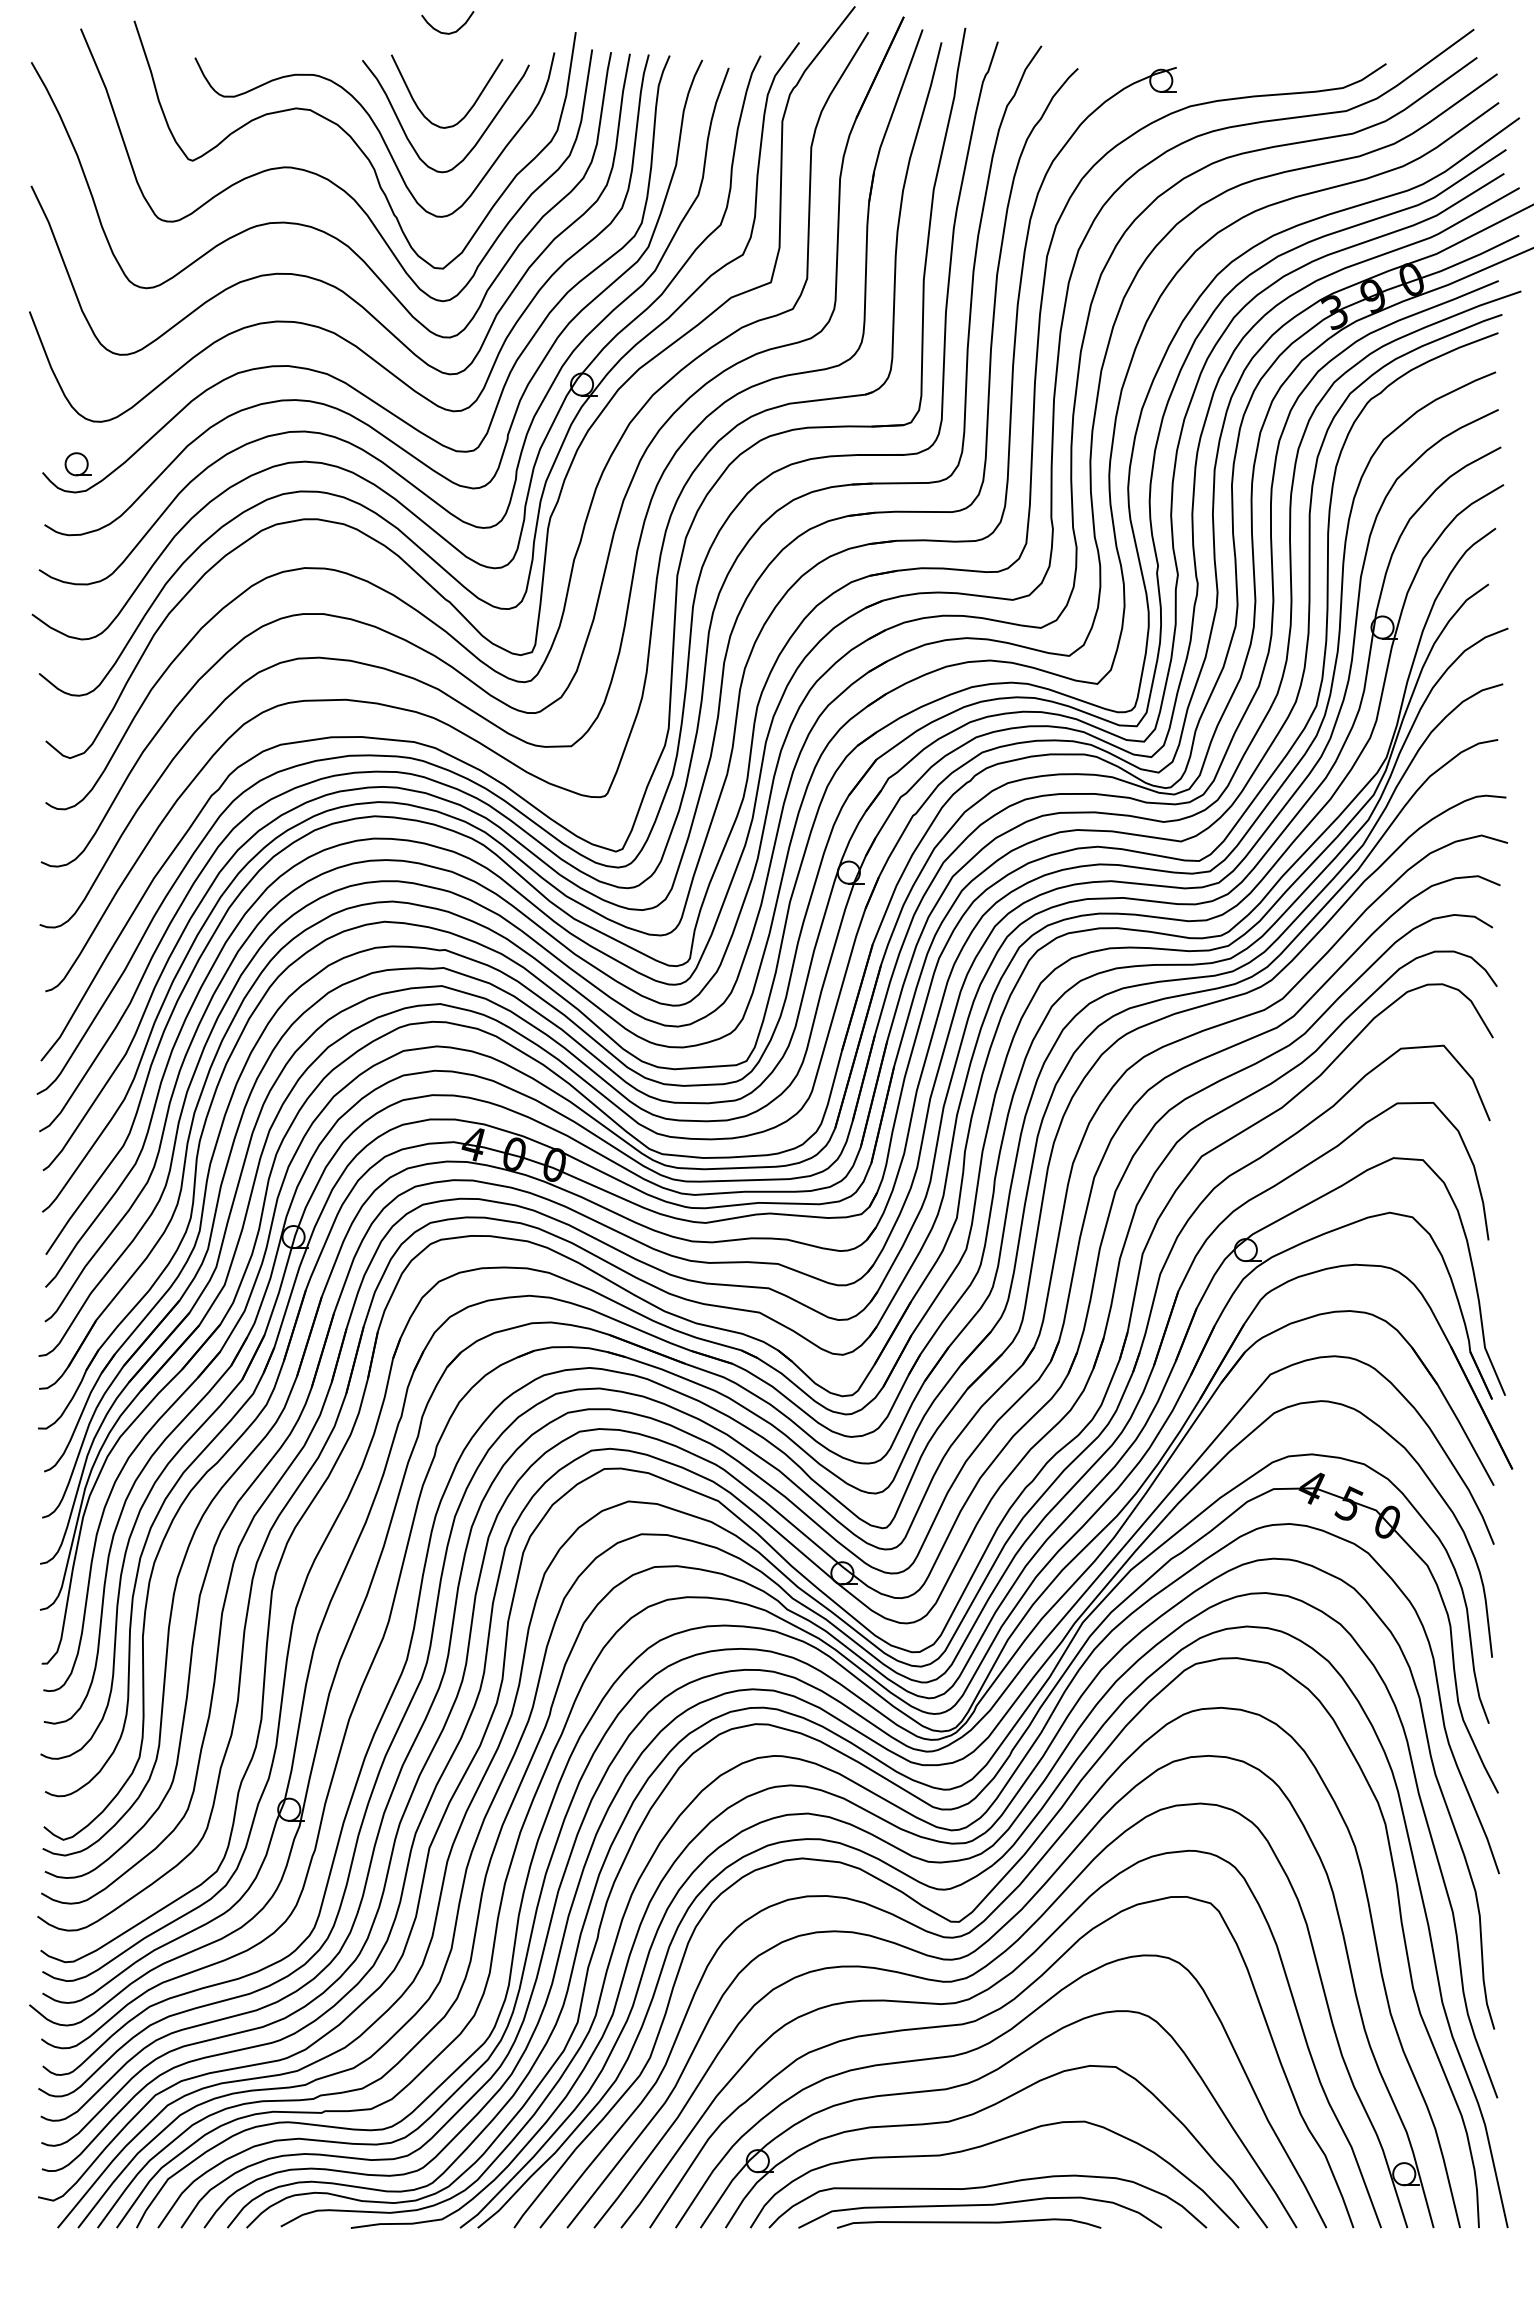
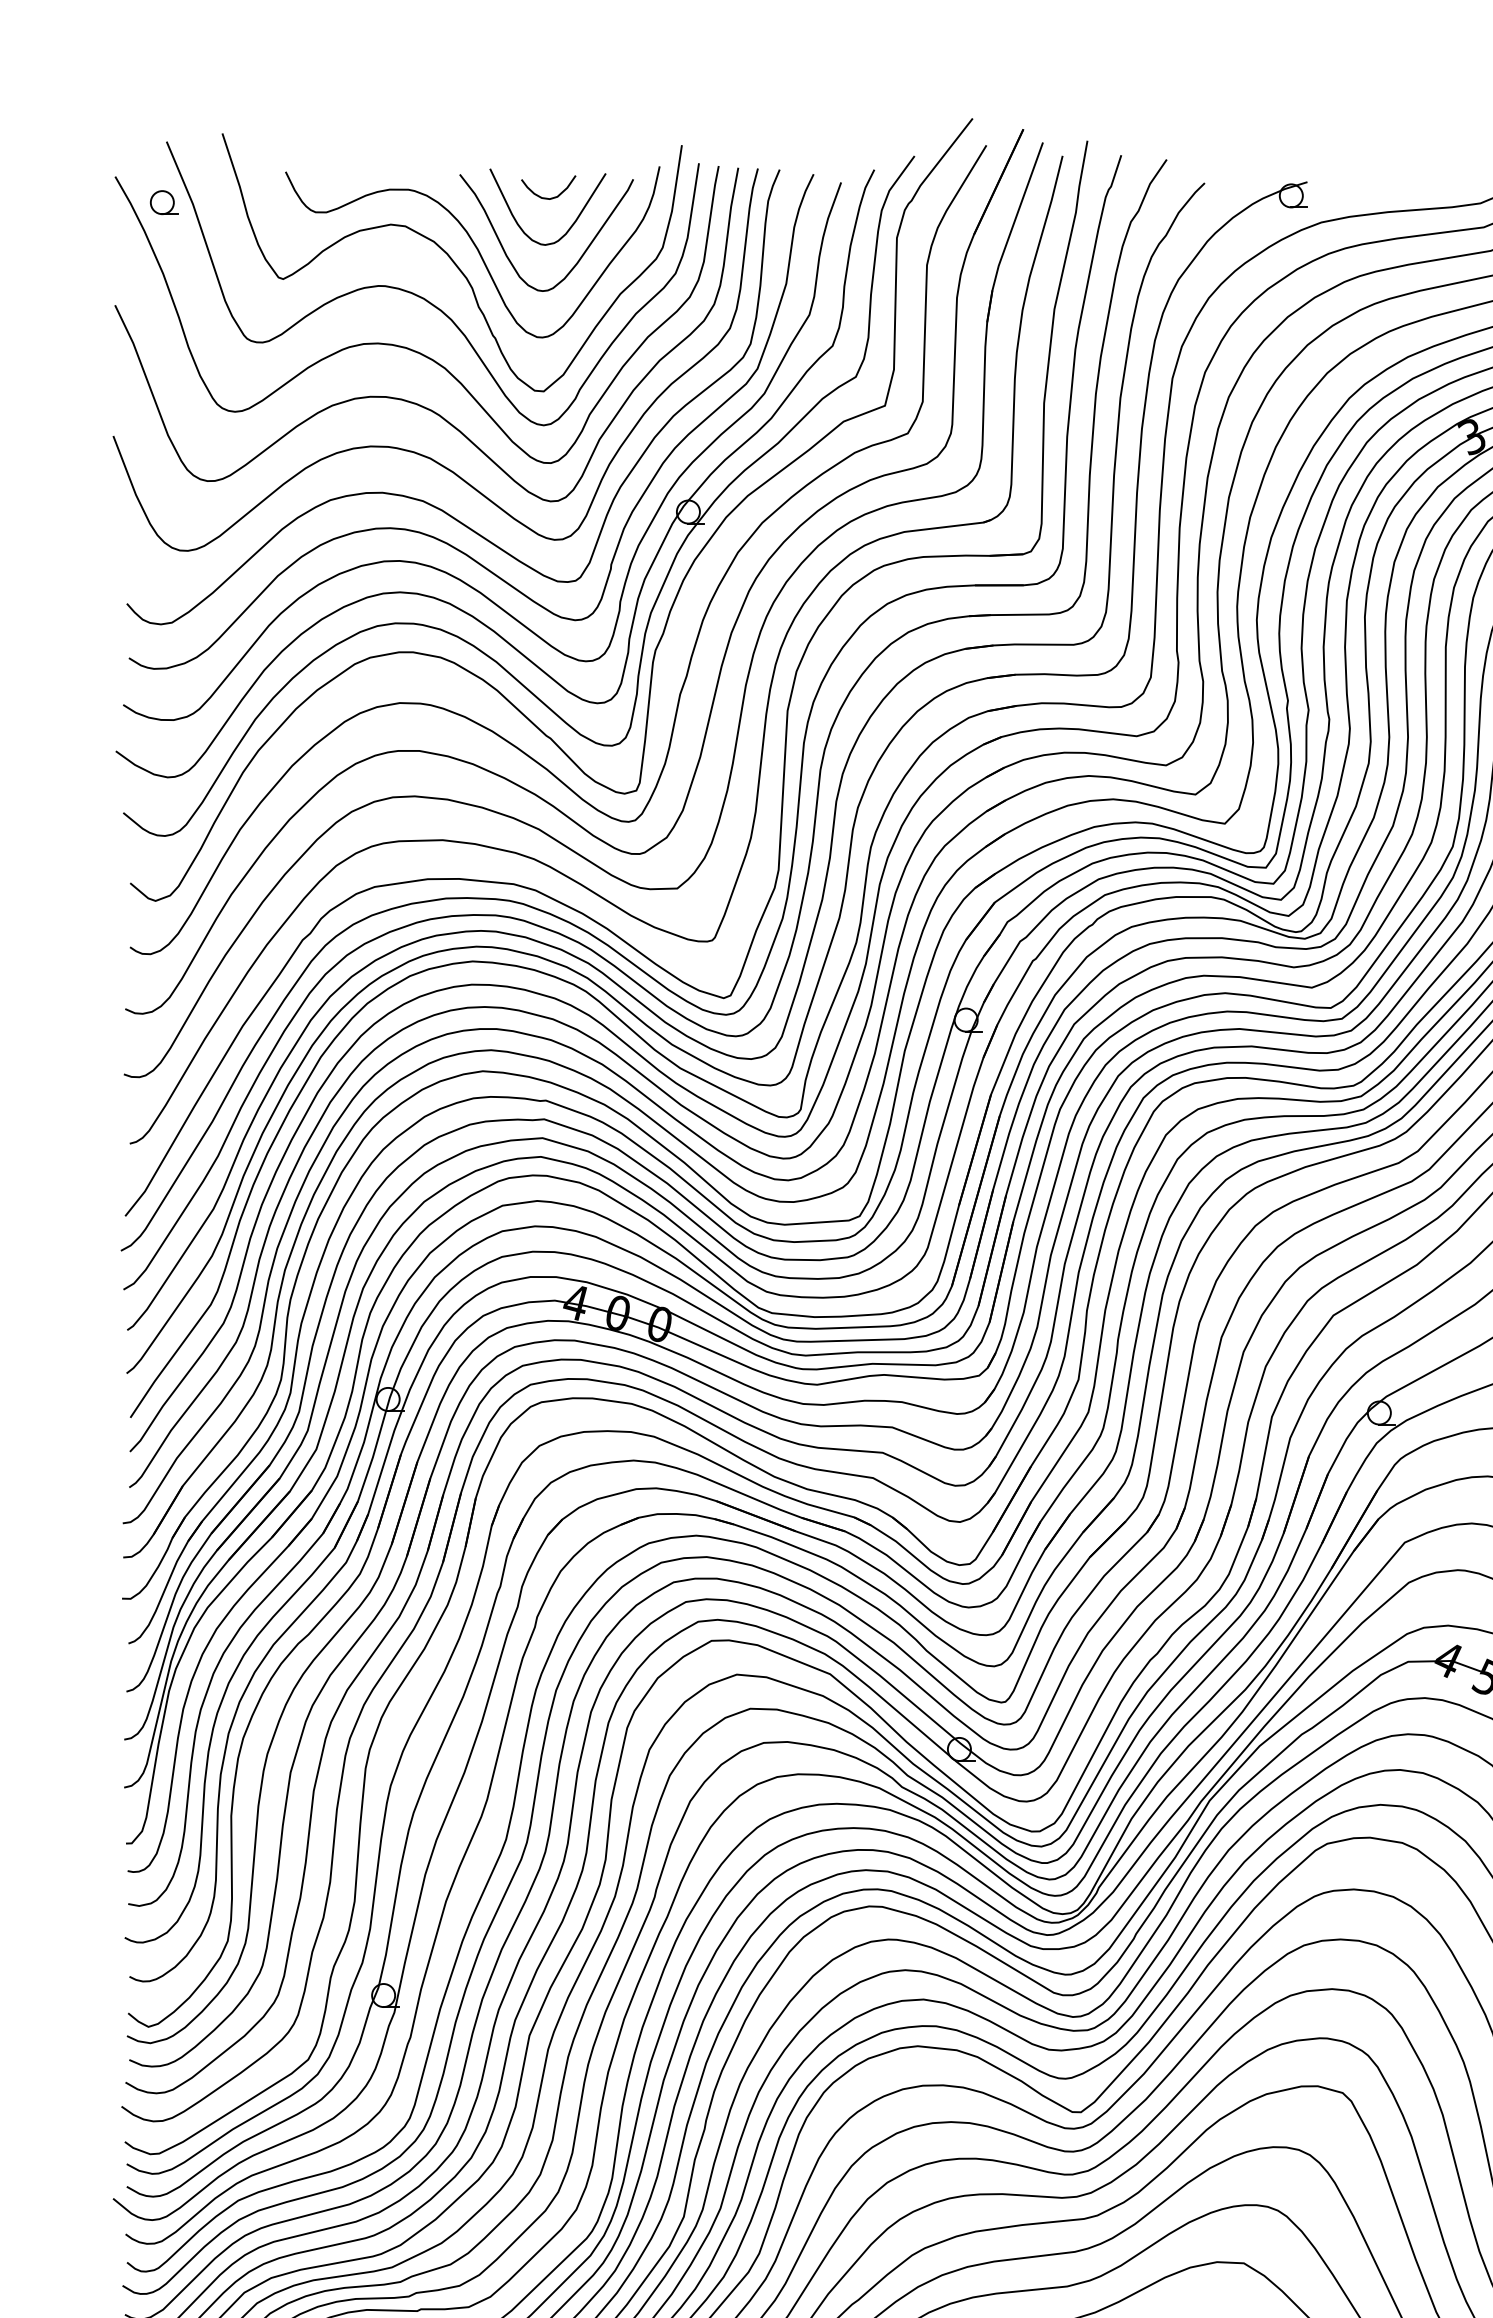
curve: (447, 32) -> (548, 197), moved
part: (77, 464) -> (163, 202), moved

